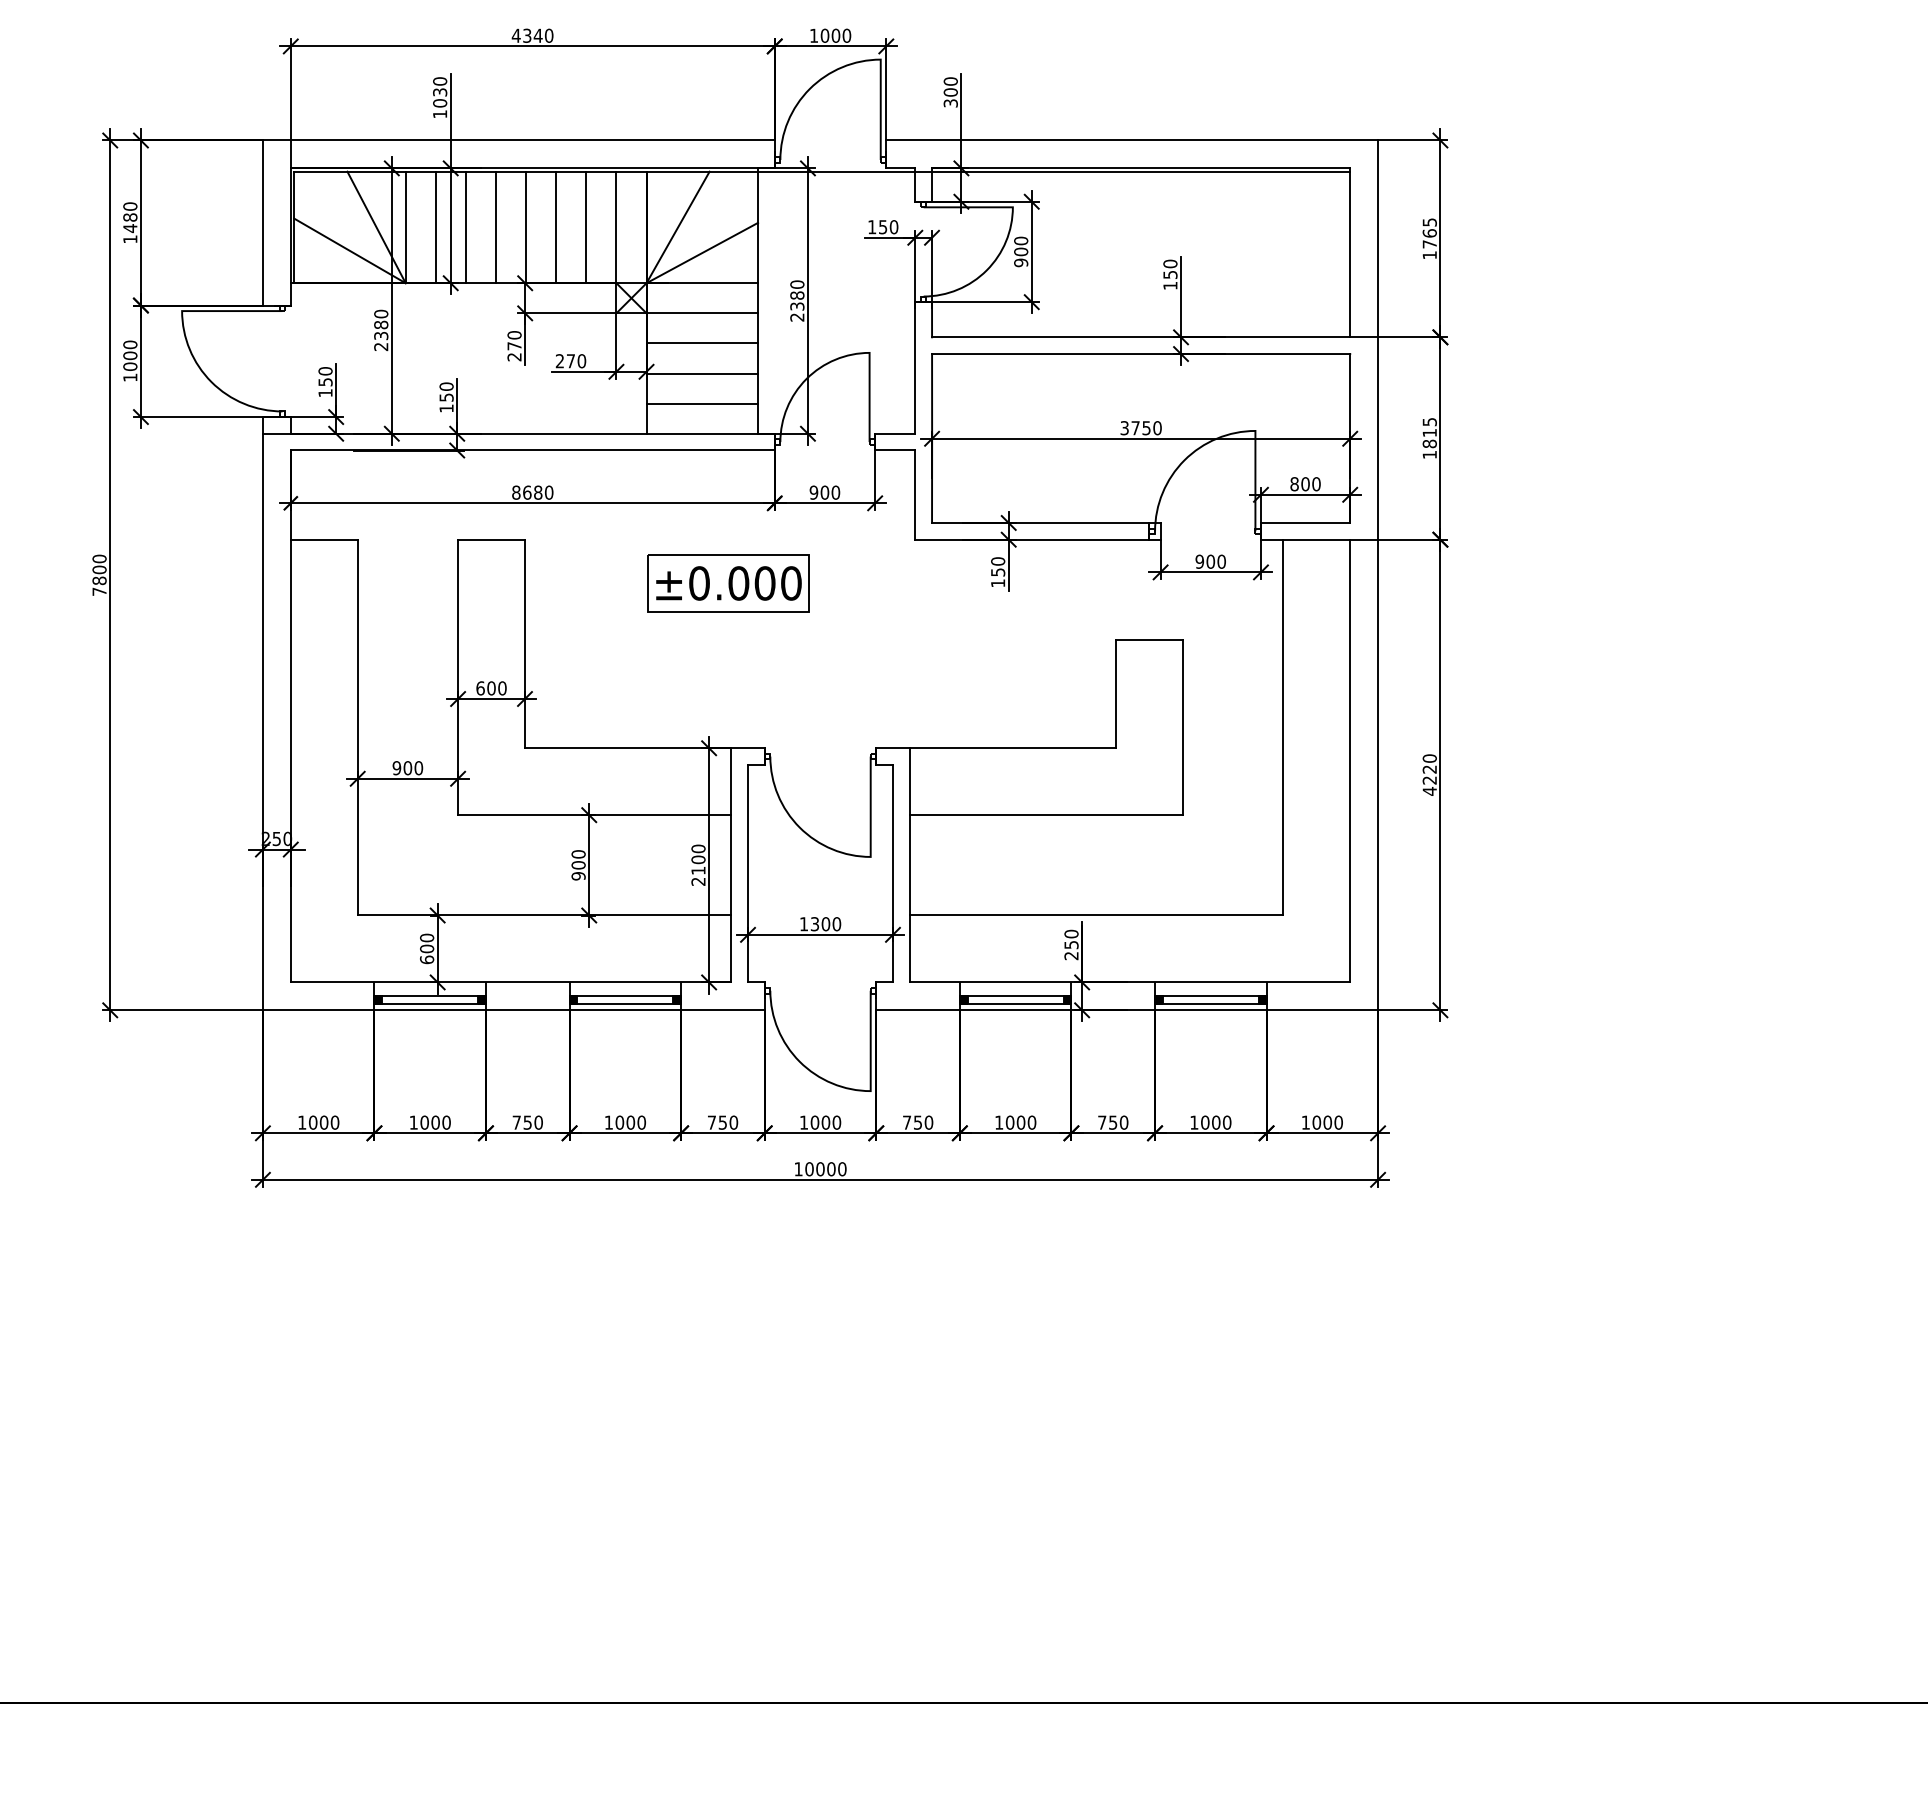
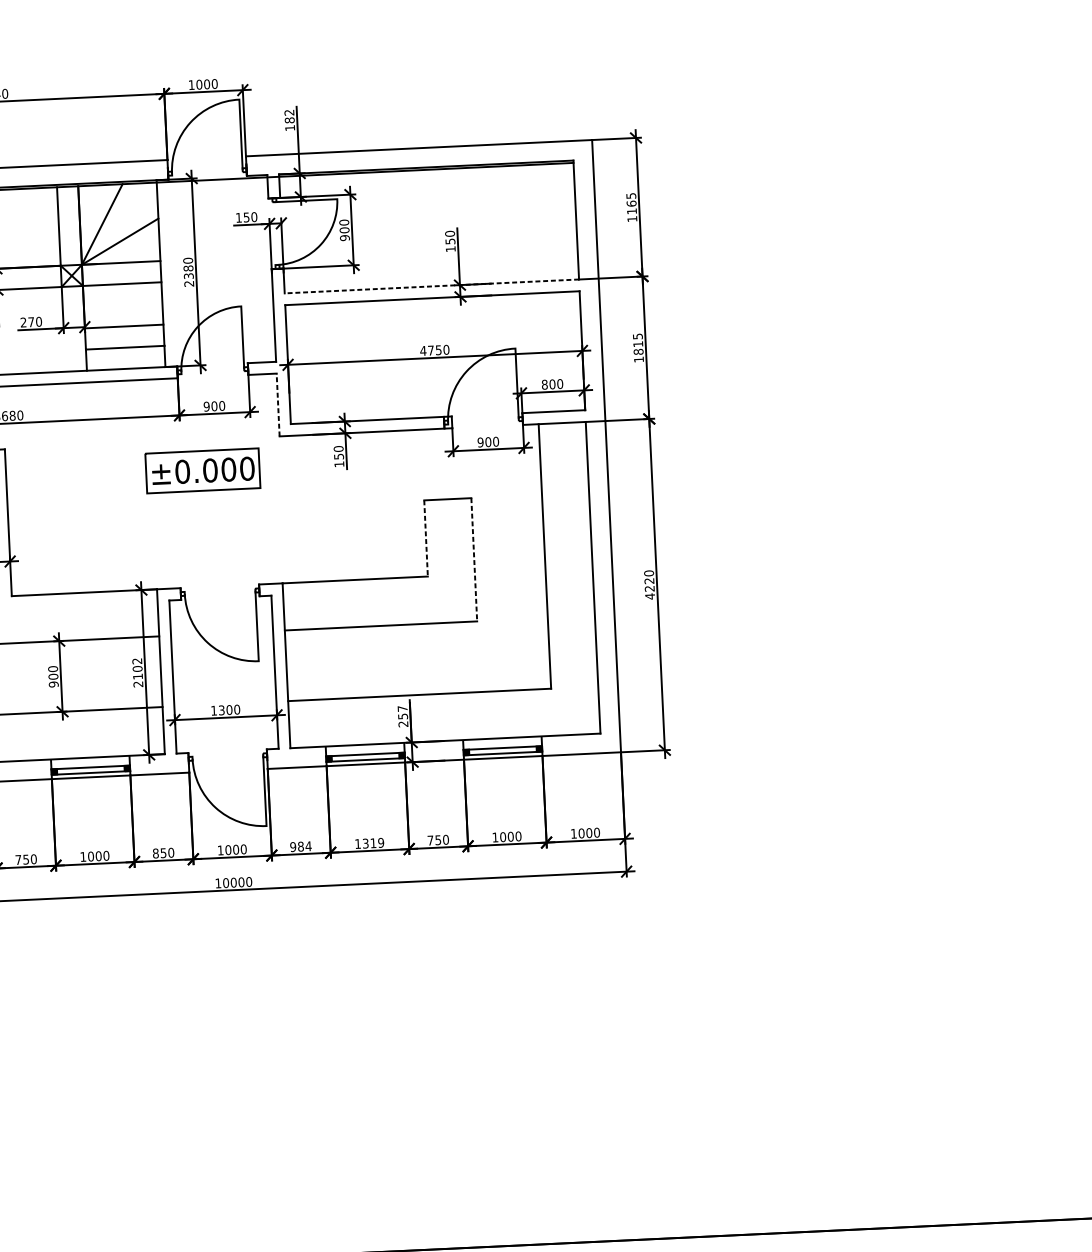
text: (950, 92) -> (289, 120), 300 -> 182
line: (556, 227) -> (16, 228), removed
line: (586, 227) -> (37, 227), removed
text: (1429, 244) -> (631, 211), 1765 -> 1165
line: (1140, 337) -> (431, 286), solid -> dashed
line: (702, 343) -> (123, 305), removed
text: (1124, 428) -> (423, 351), 3750 -> 4750
line: (915, 495) -> (278, 405), solid -> dashed
part: (728, 583) -> (203, 470), moved
line: (1116, 694) -> (426, 538), solid -> dashed
line: (1182, 727) -> (473, 559), solid -> dashed
text: (698, 848) -> (137, 660), 2100 -> 2102
text: (1071, 933) -> (402, 708), 250 -> 257
text: (711, 1122) -> (155, 853), 750 -> 850
text: (917, 1122) -> (300, 846), 750 -> 984
text: (1020, 1122) -> (373, 843), 1000 -> 1319

